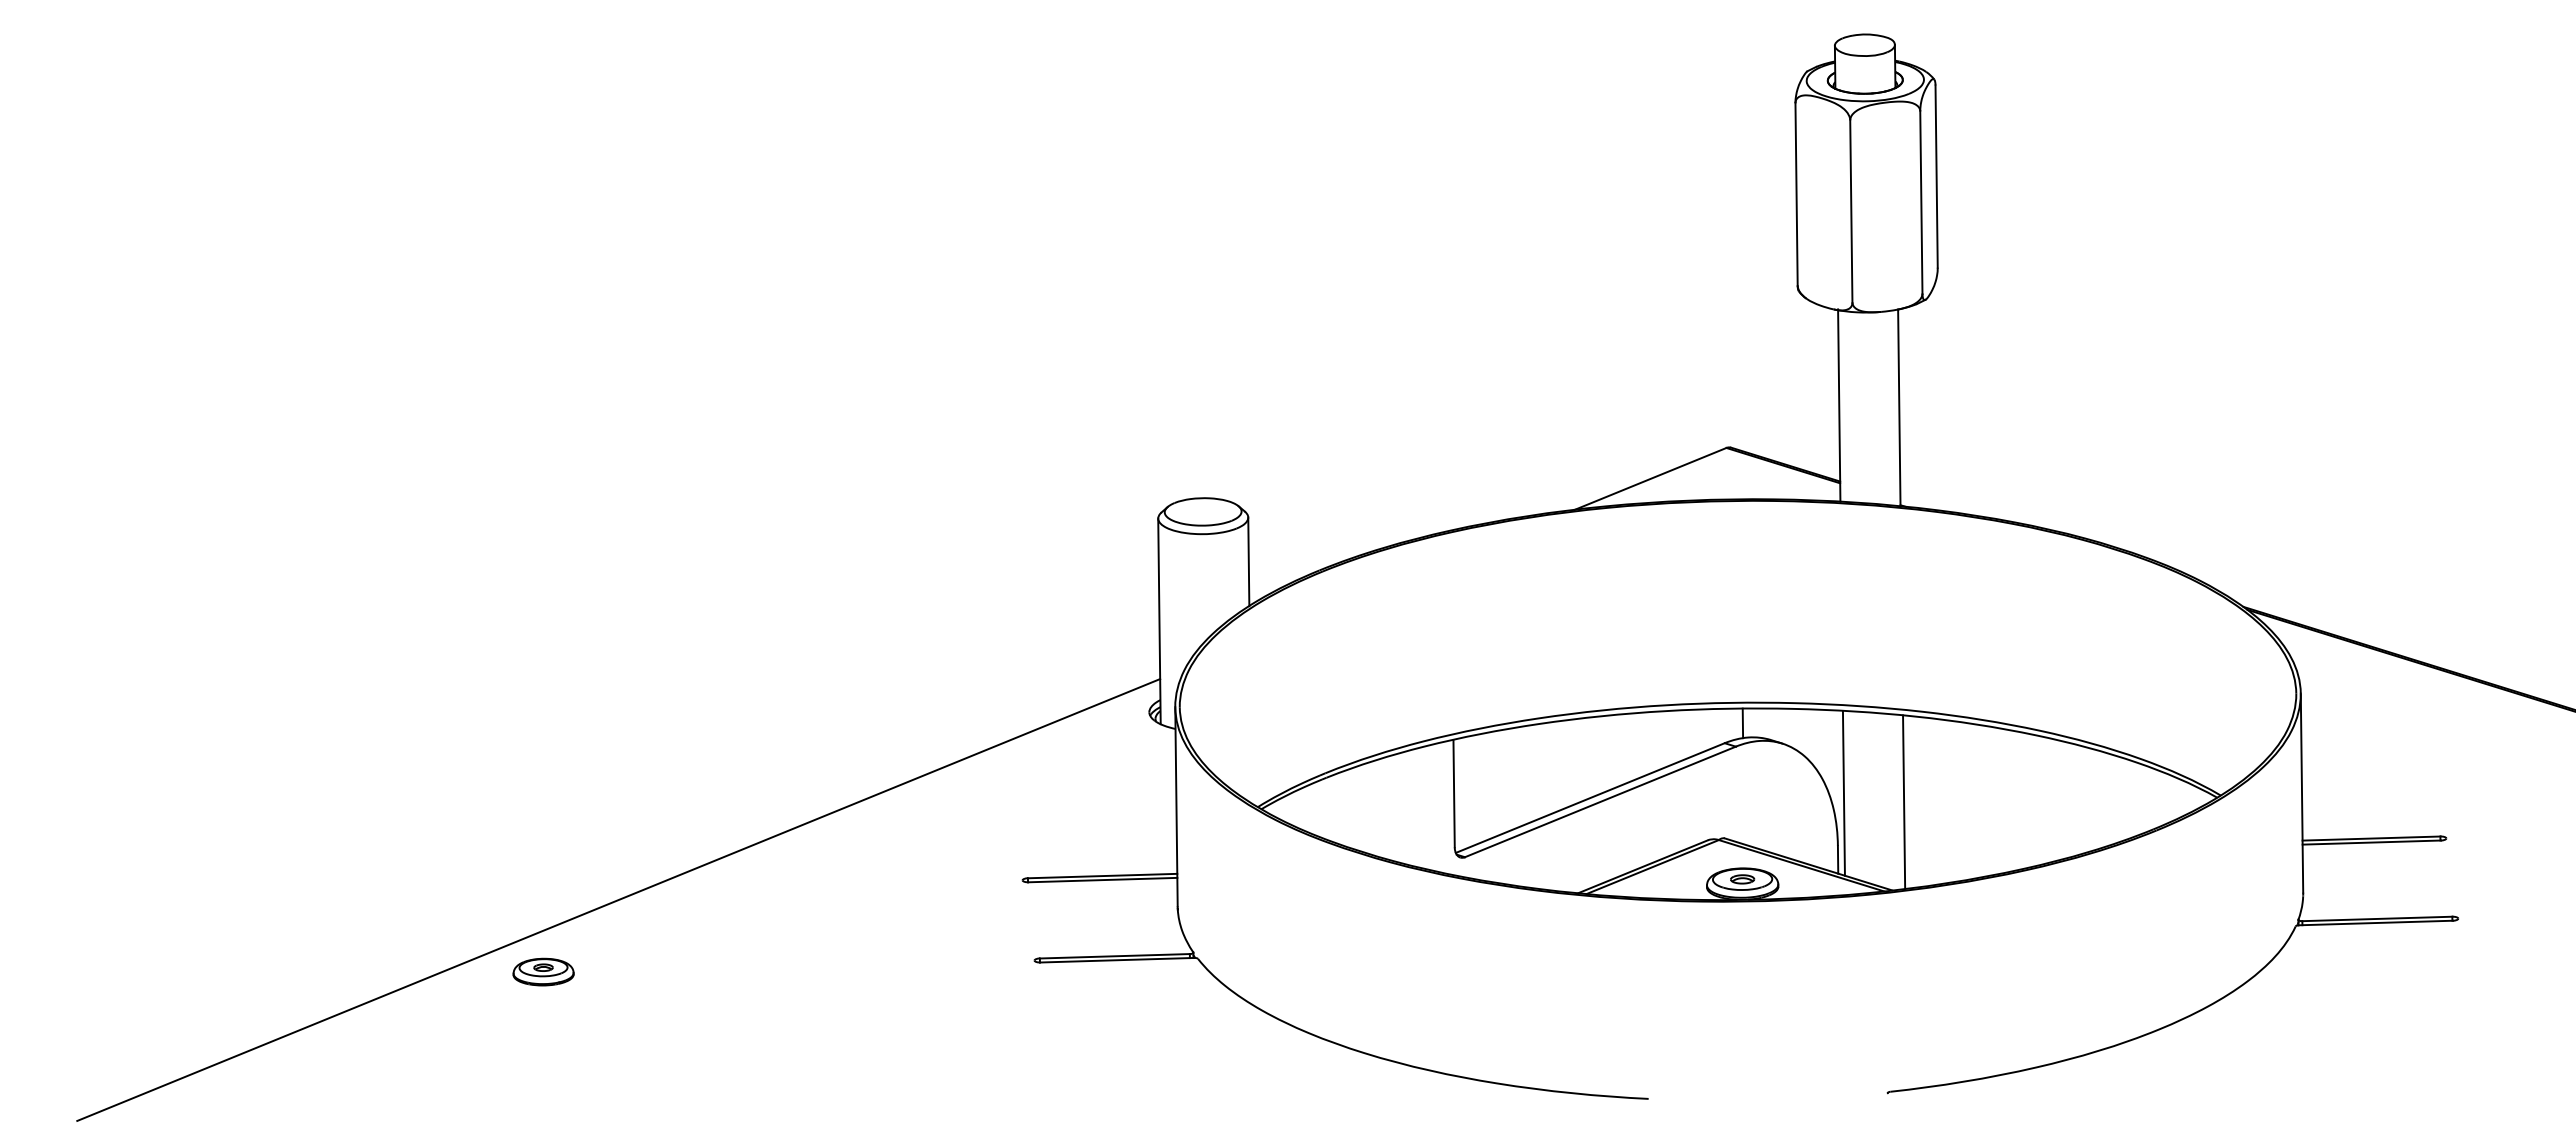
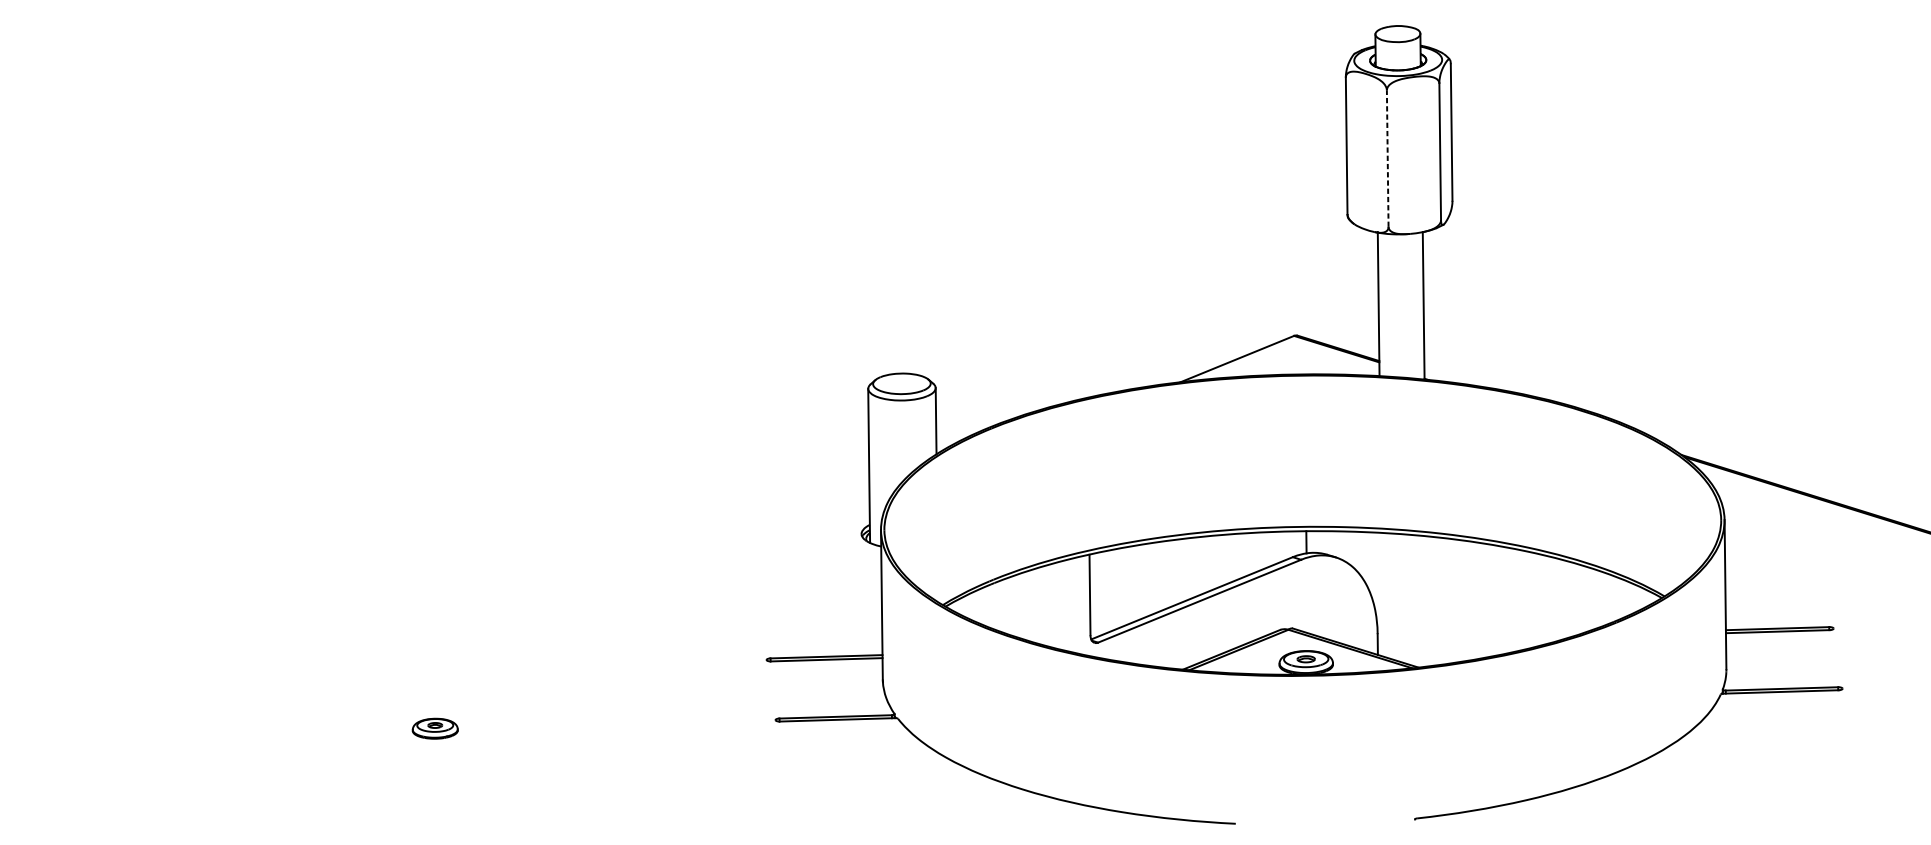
line: (1851, 210) -> (1387, 157), solid -> dashed
line: (1843, 793) -> (1381, 594), removed
line: (1904, 801) -> (1427, 600), removed
line: (618, 899) -> (463, 674), removed
part: (543, 971) -> (435, 728), moved

